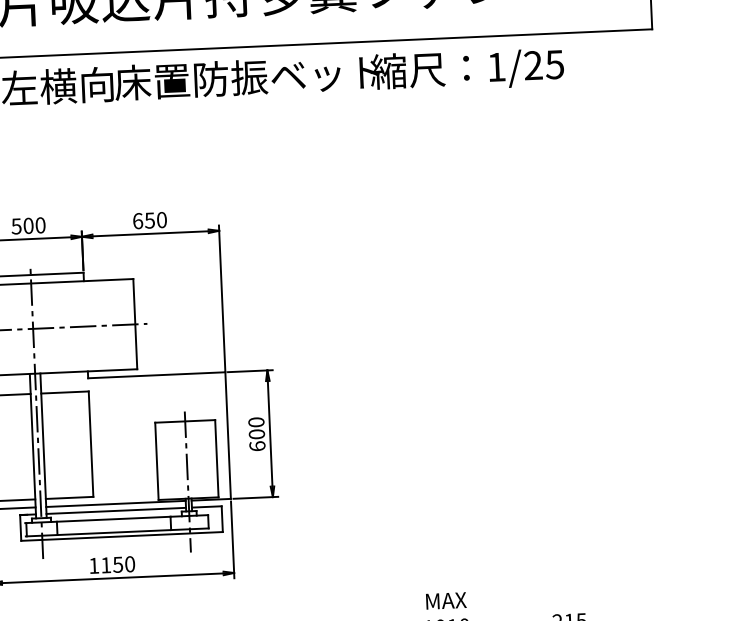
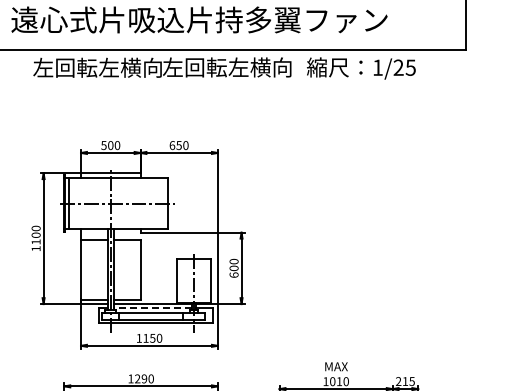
text: (247, 77) -> (237, 67), 床置防振ベット -> 左回転左横向
line: (115, 511) -> (152, 308), solid -> dashed

